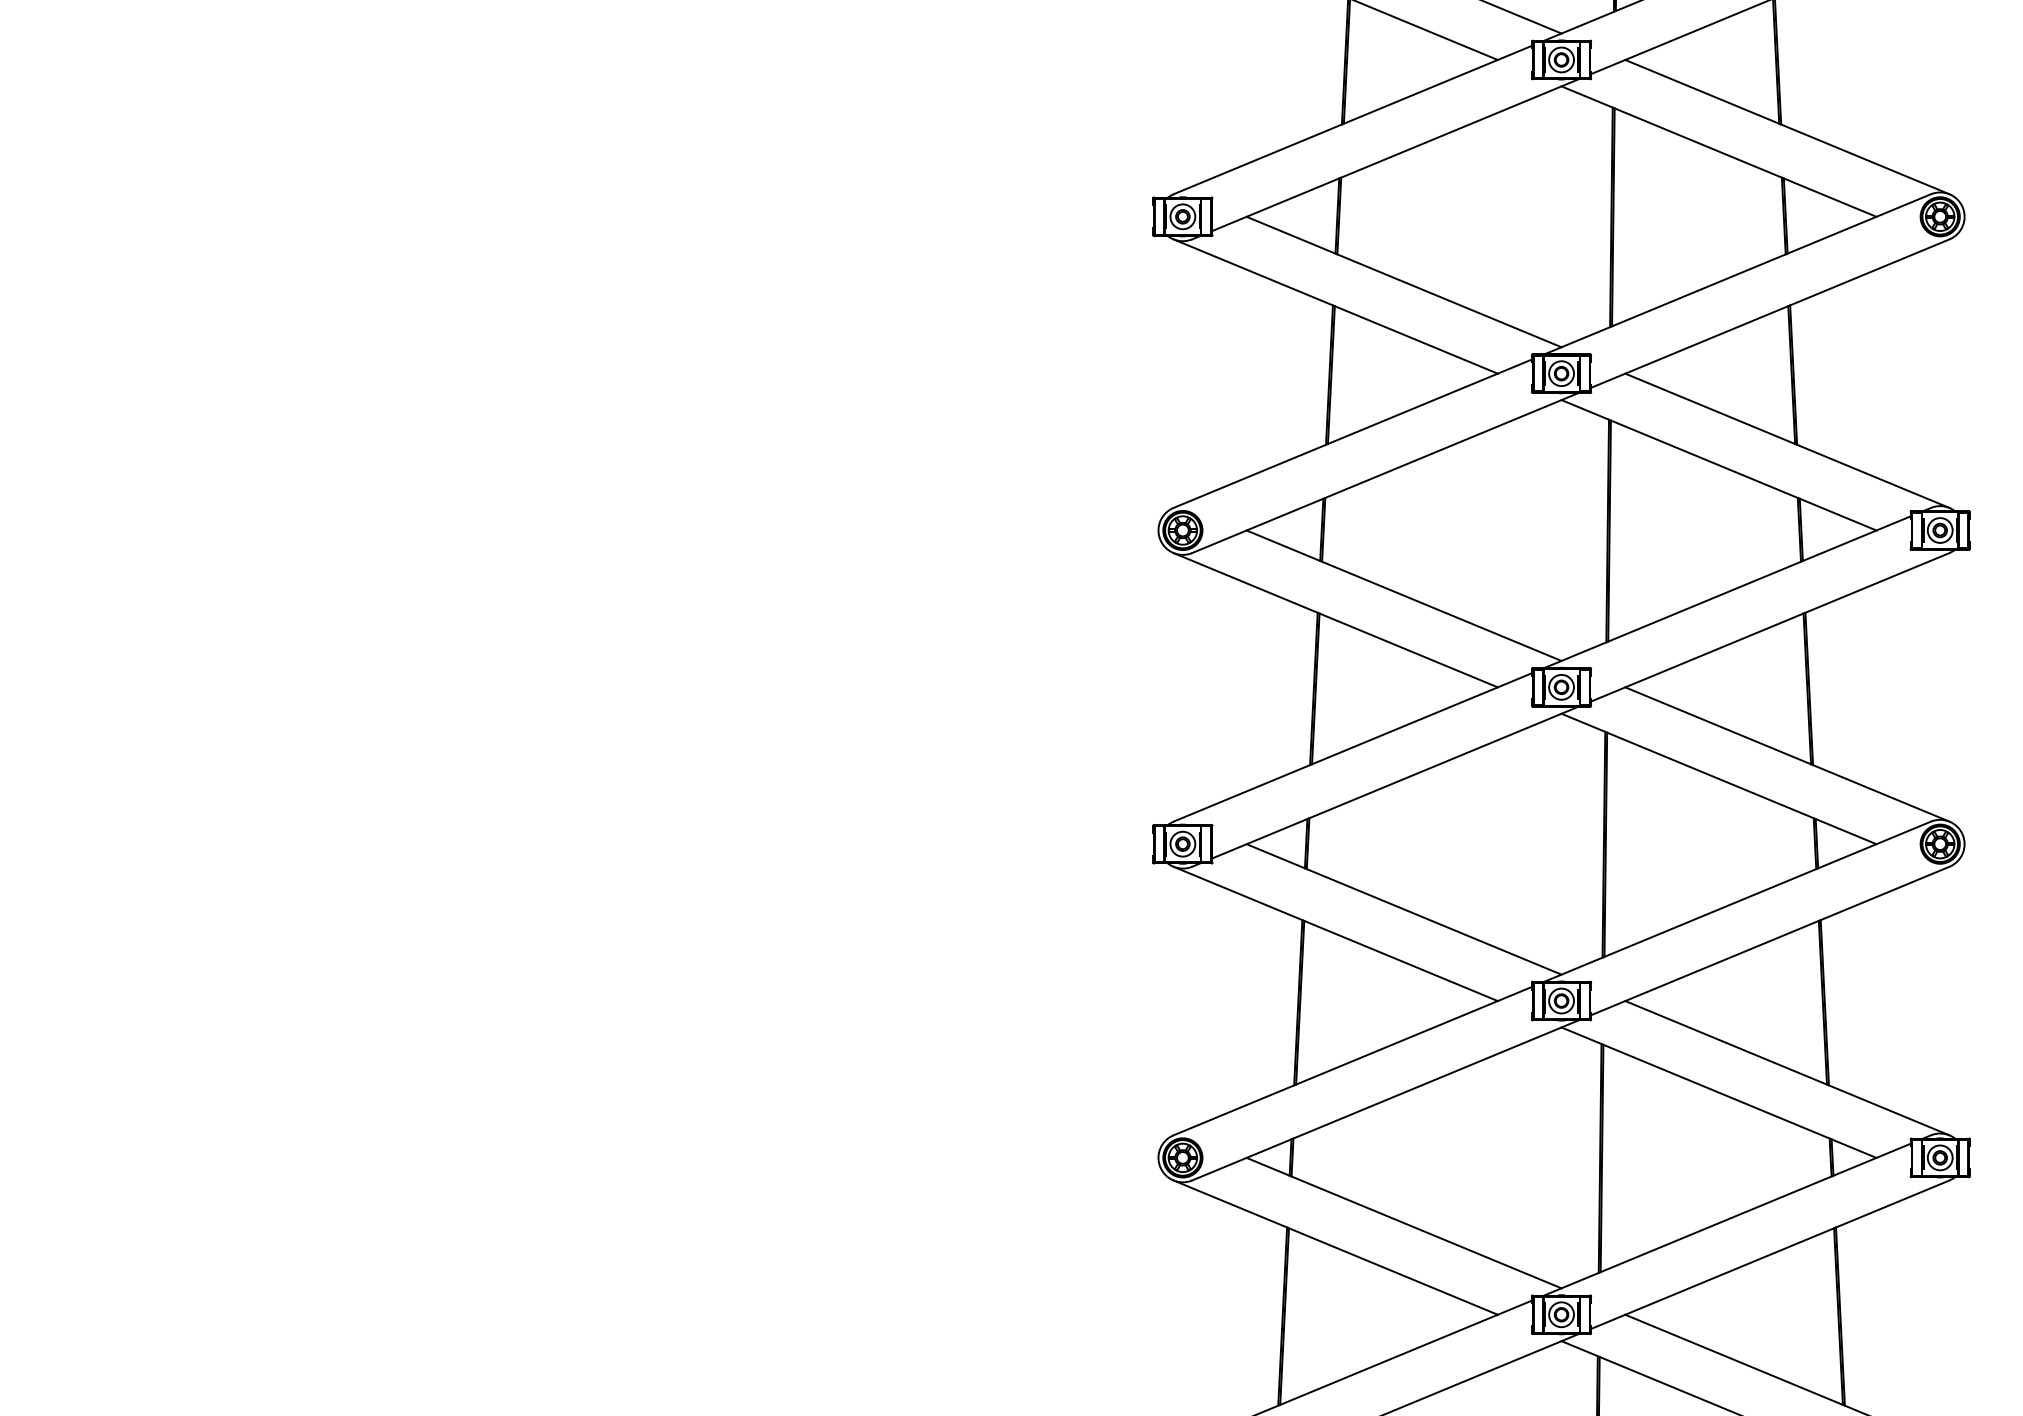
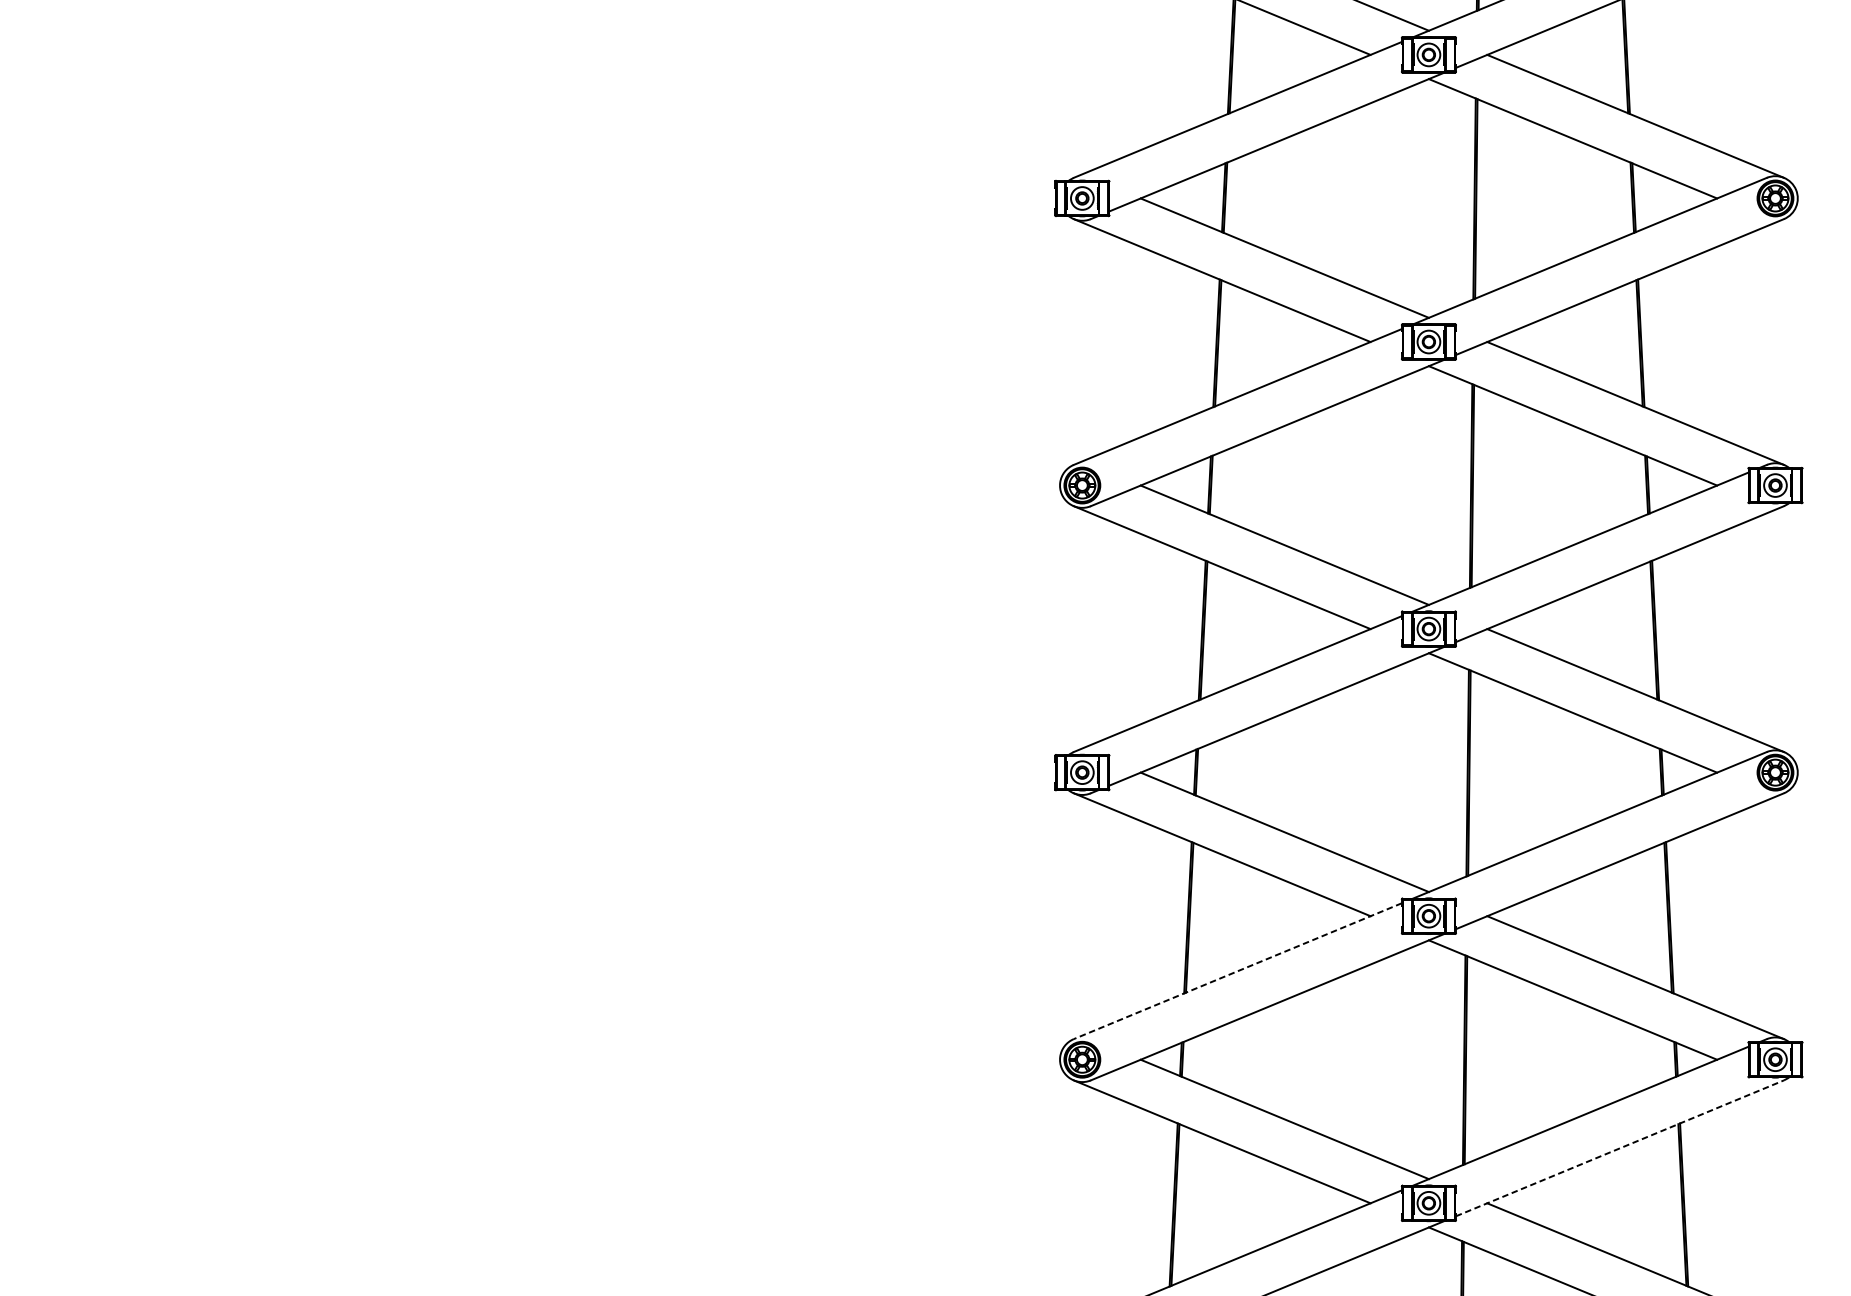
line: (1352, 1061) -> (1237, 971), solid -> dashed
line: (1770, 1254) -> (1620, 1148), solid -> dashed

